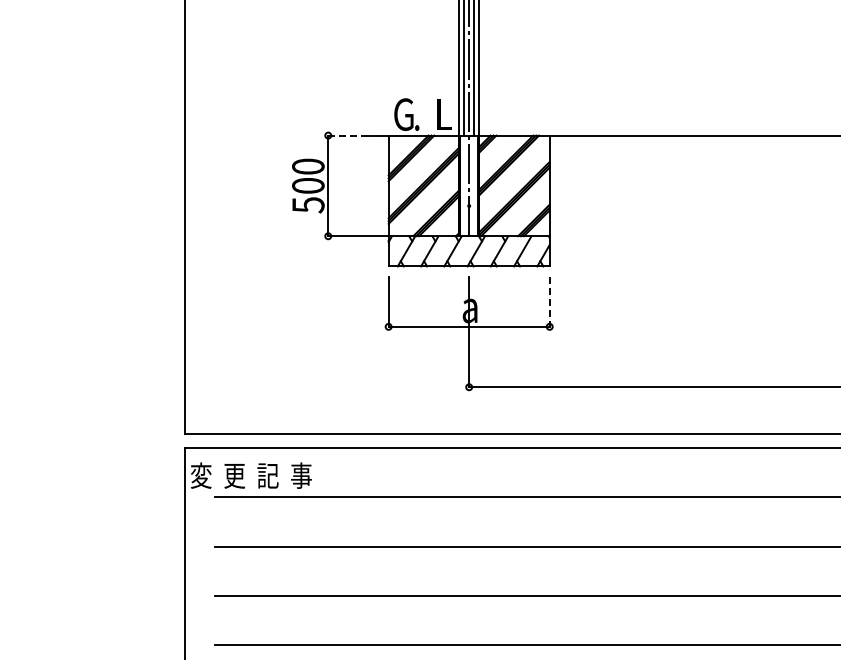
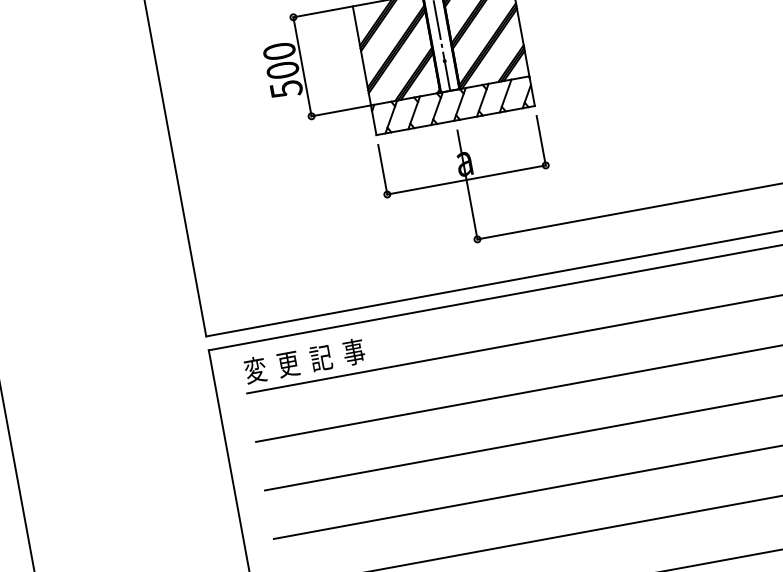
line: (347, 135) -> (312, 13), dashed -> solid
line: (549, 302) -> (541, 141), dashed -> solid
text: (251, 475) -> (304, 360), moved

